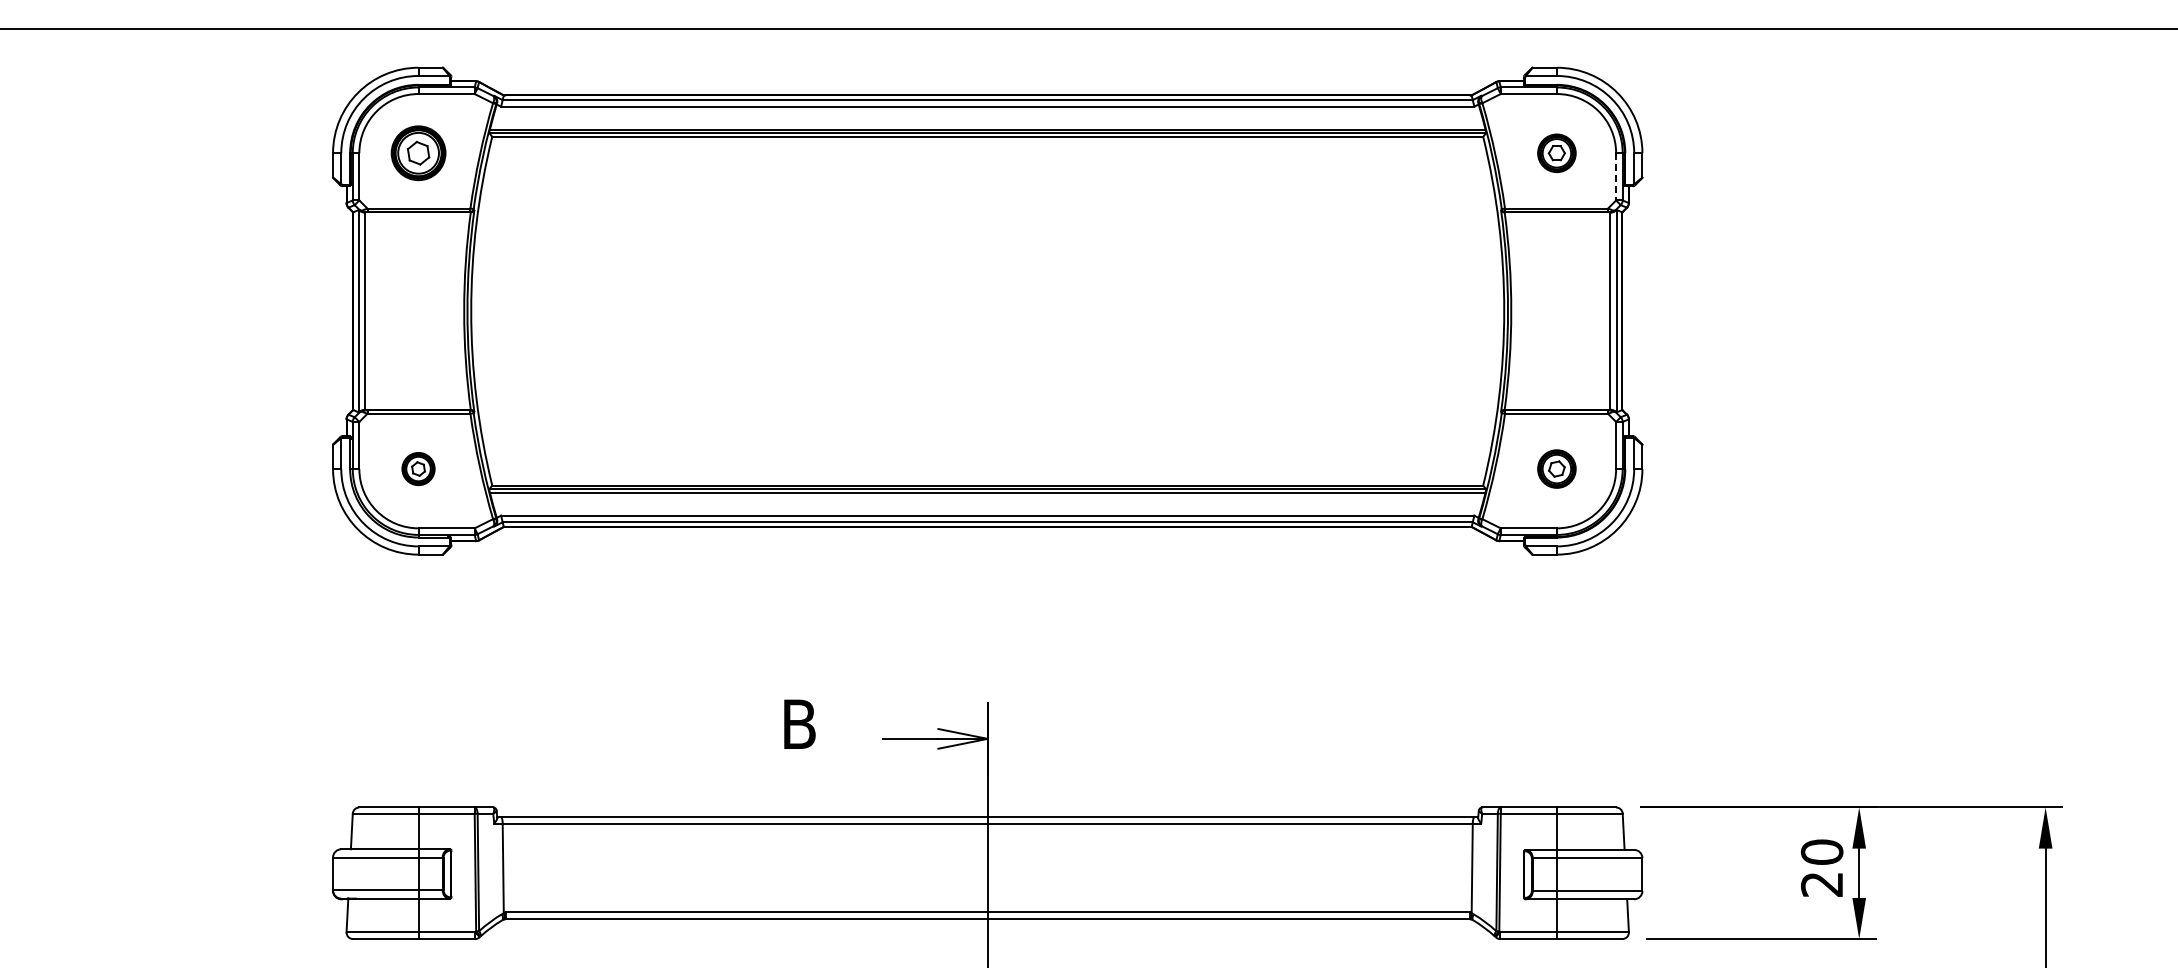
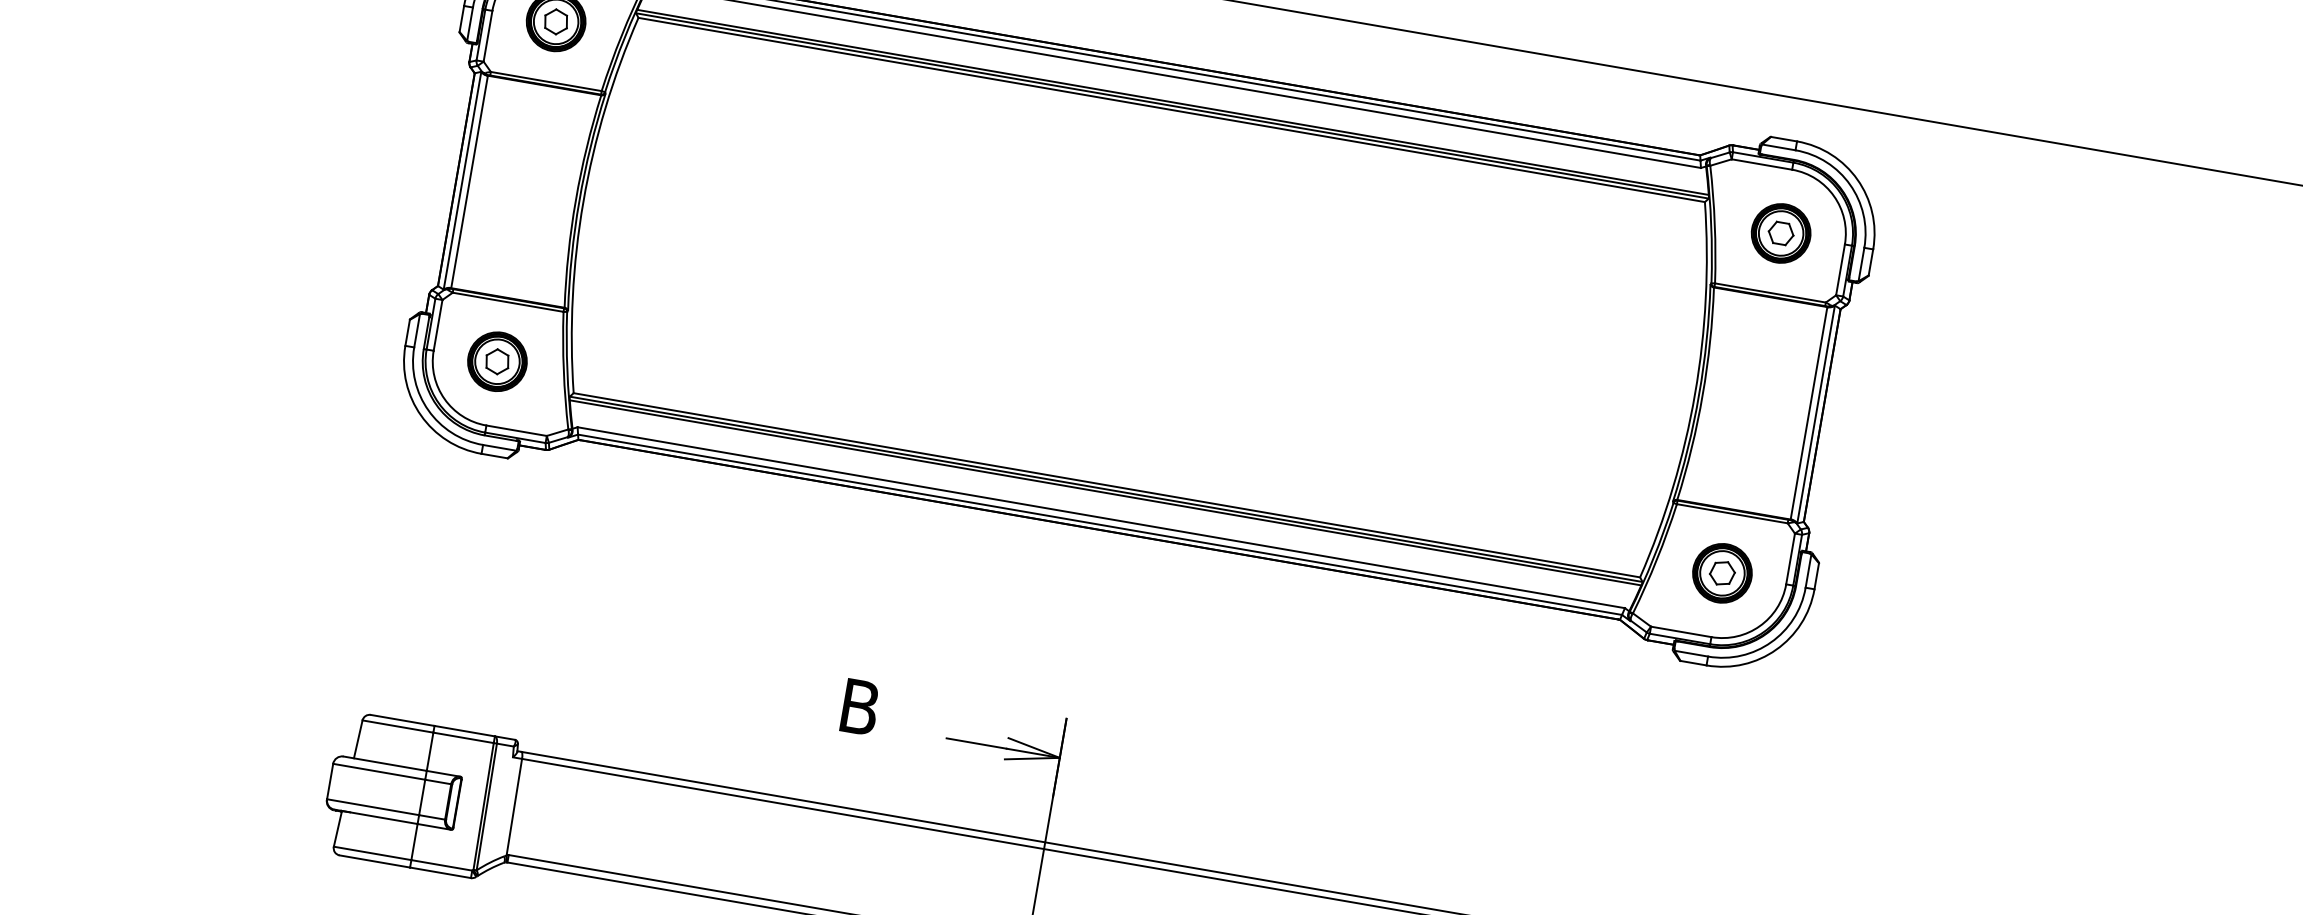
part: (1556, 153) -> (1780, 233), size x1.43
line: (1616, 176) -> (1840, 269), dashed -> solid
part: (418, 468) -> (497, 361), size x1.67
part: (1556, 468) -> (1722, 572), size x1.43

